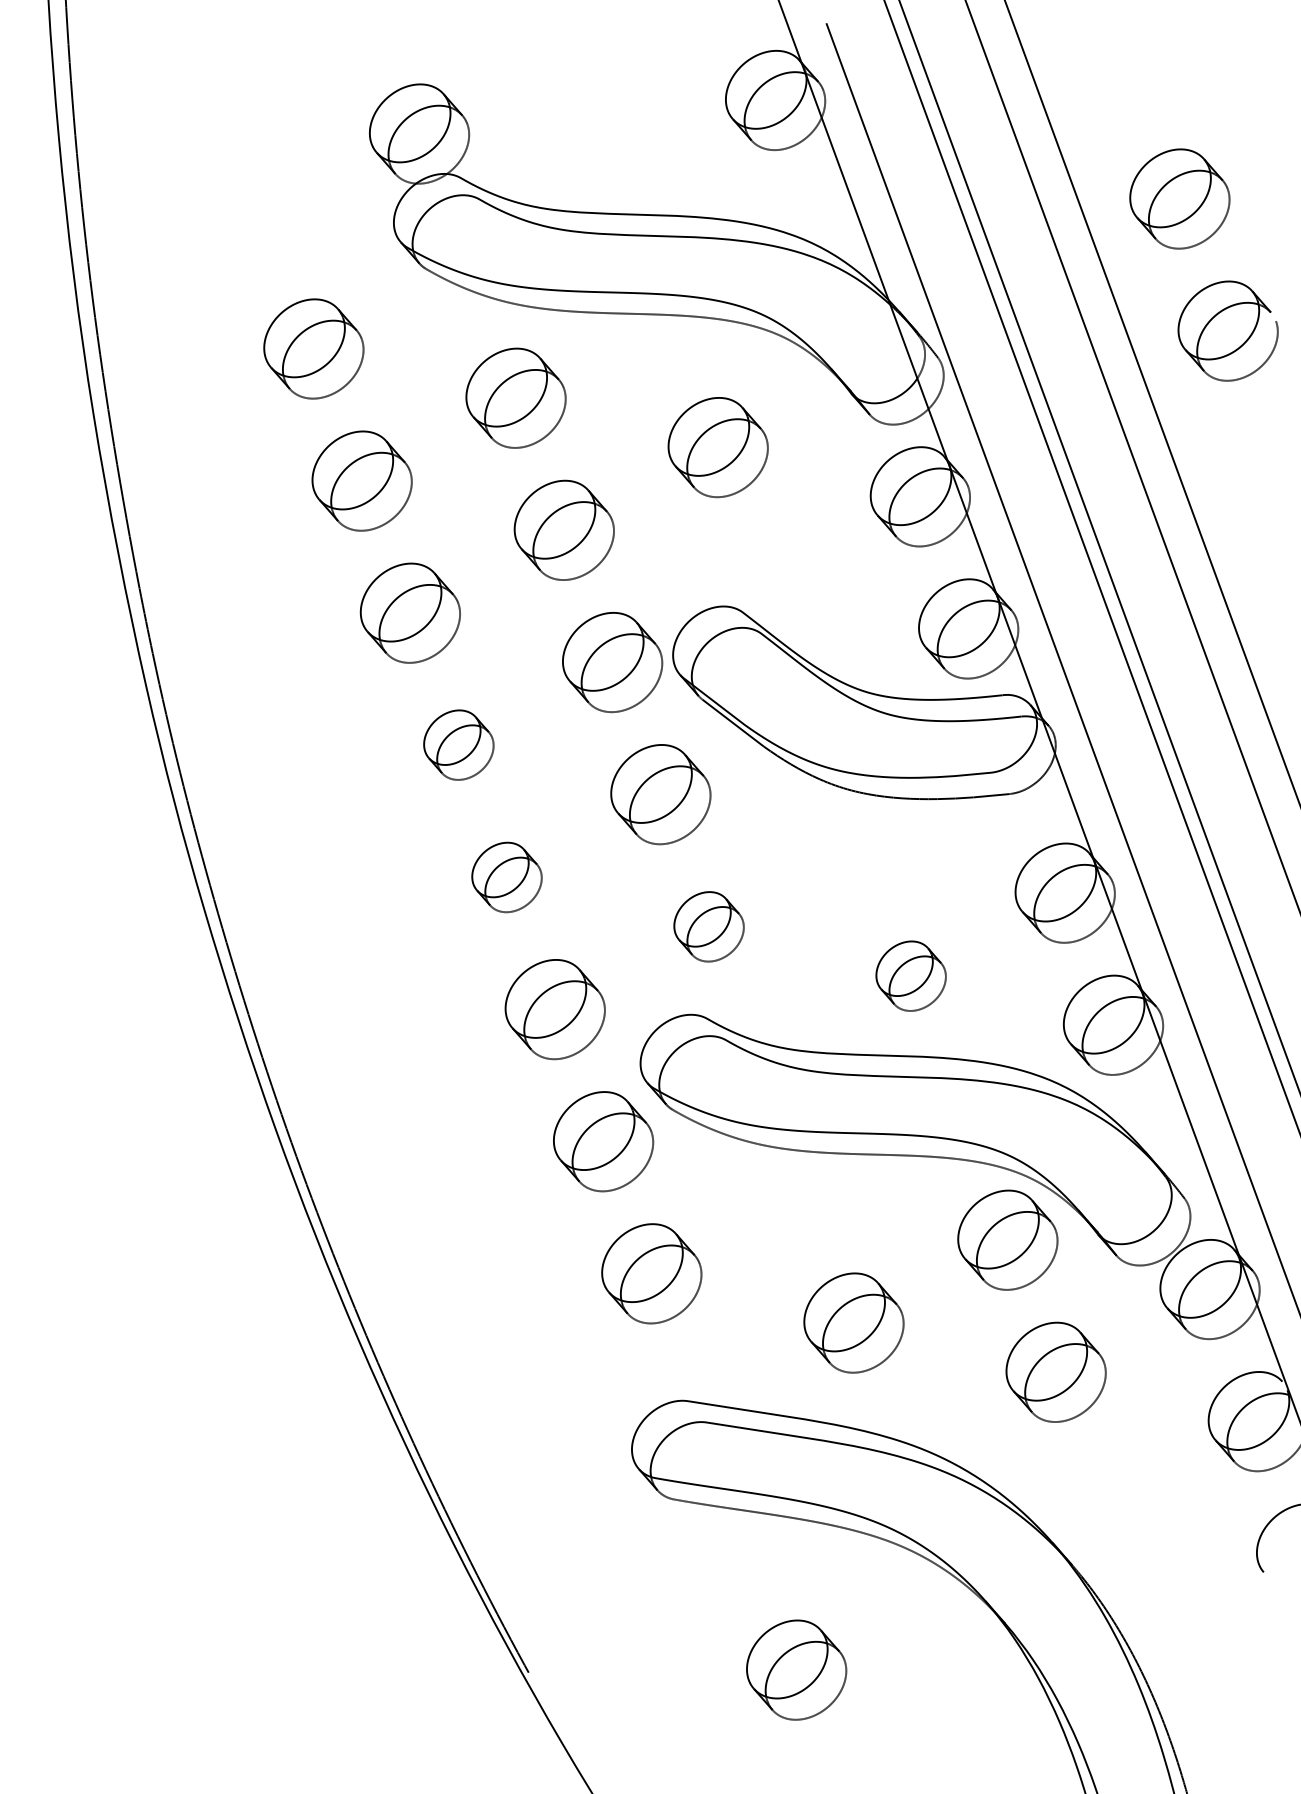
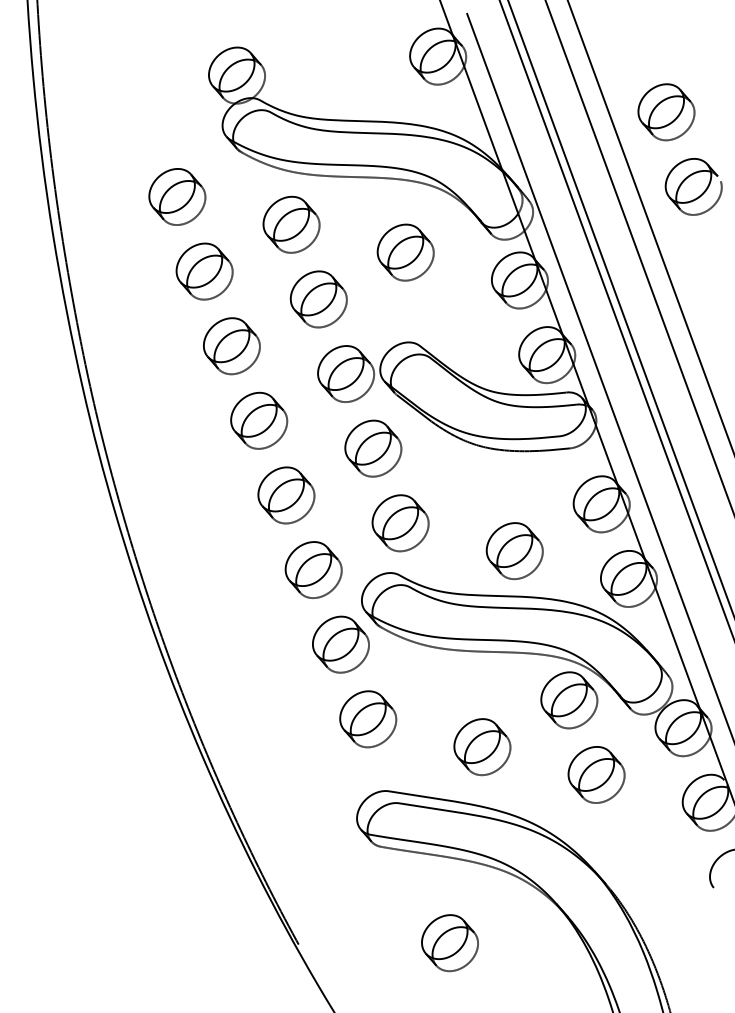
part: (459, 744) -> (259, 420), size x1.43
part: (507, 877) -> (286, 495), size x1.43
part: (708, 927) -> (400, 523), size x1.43
part: (910, 976) -> (514, 551), size x1.43

